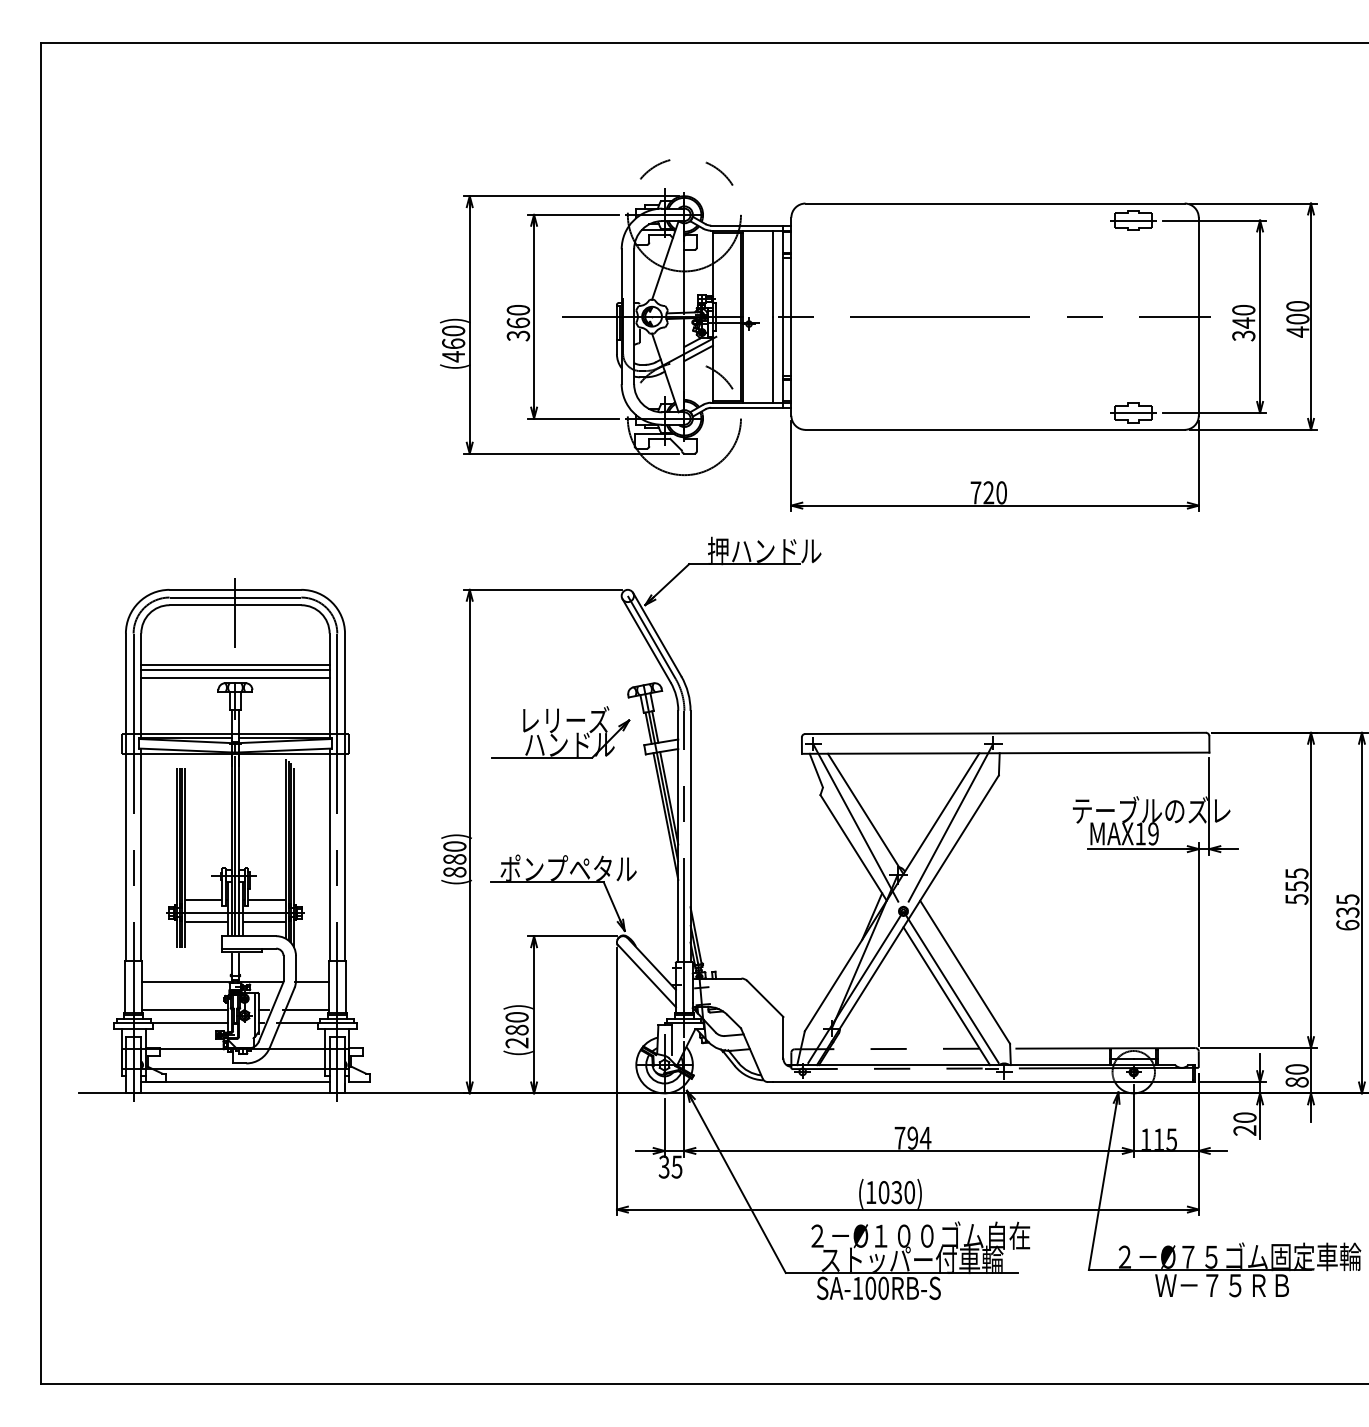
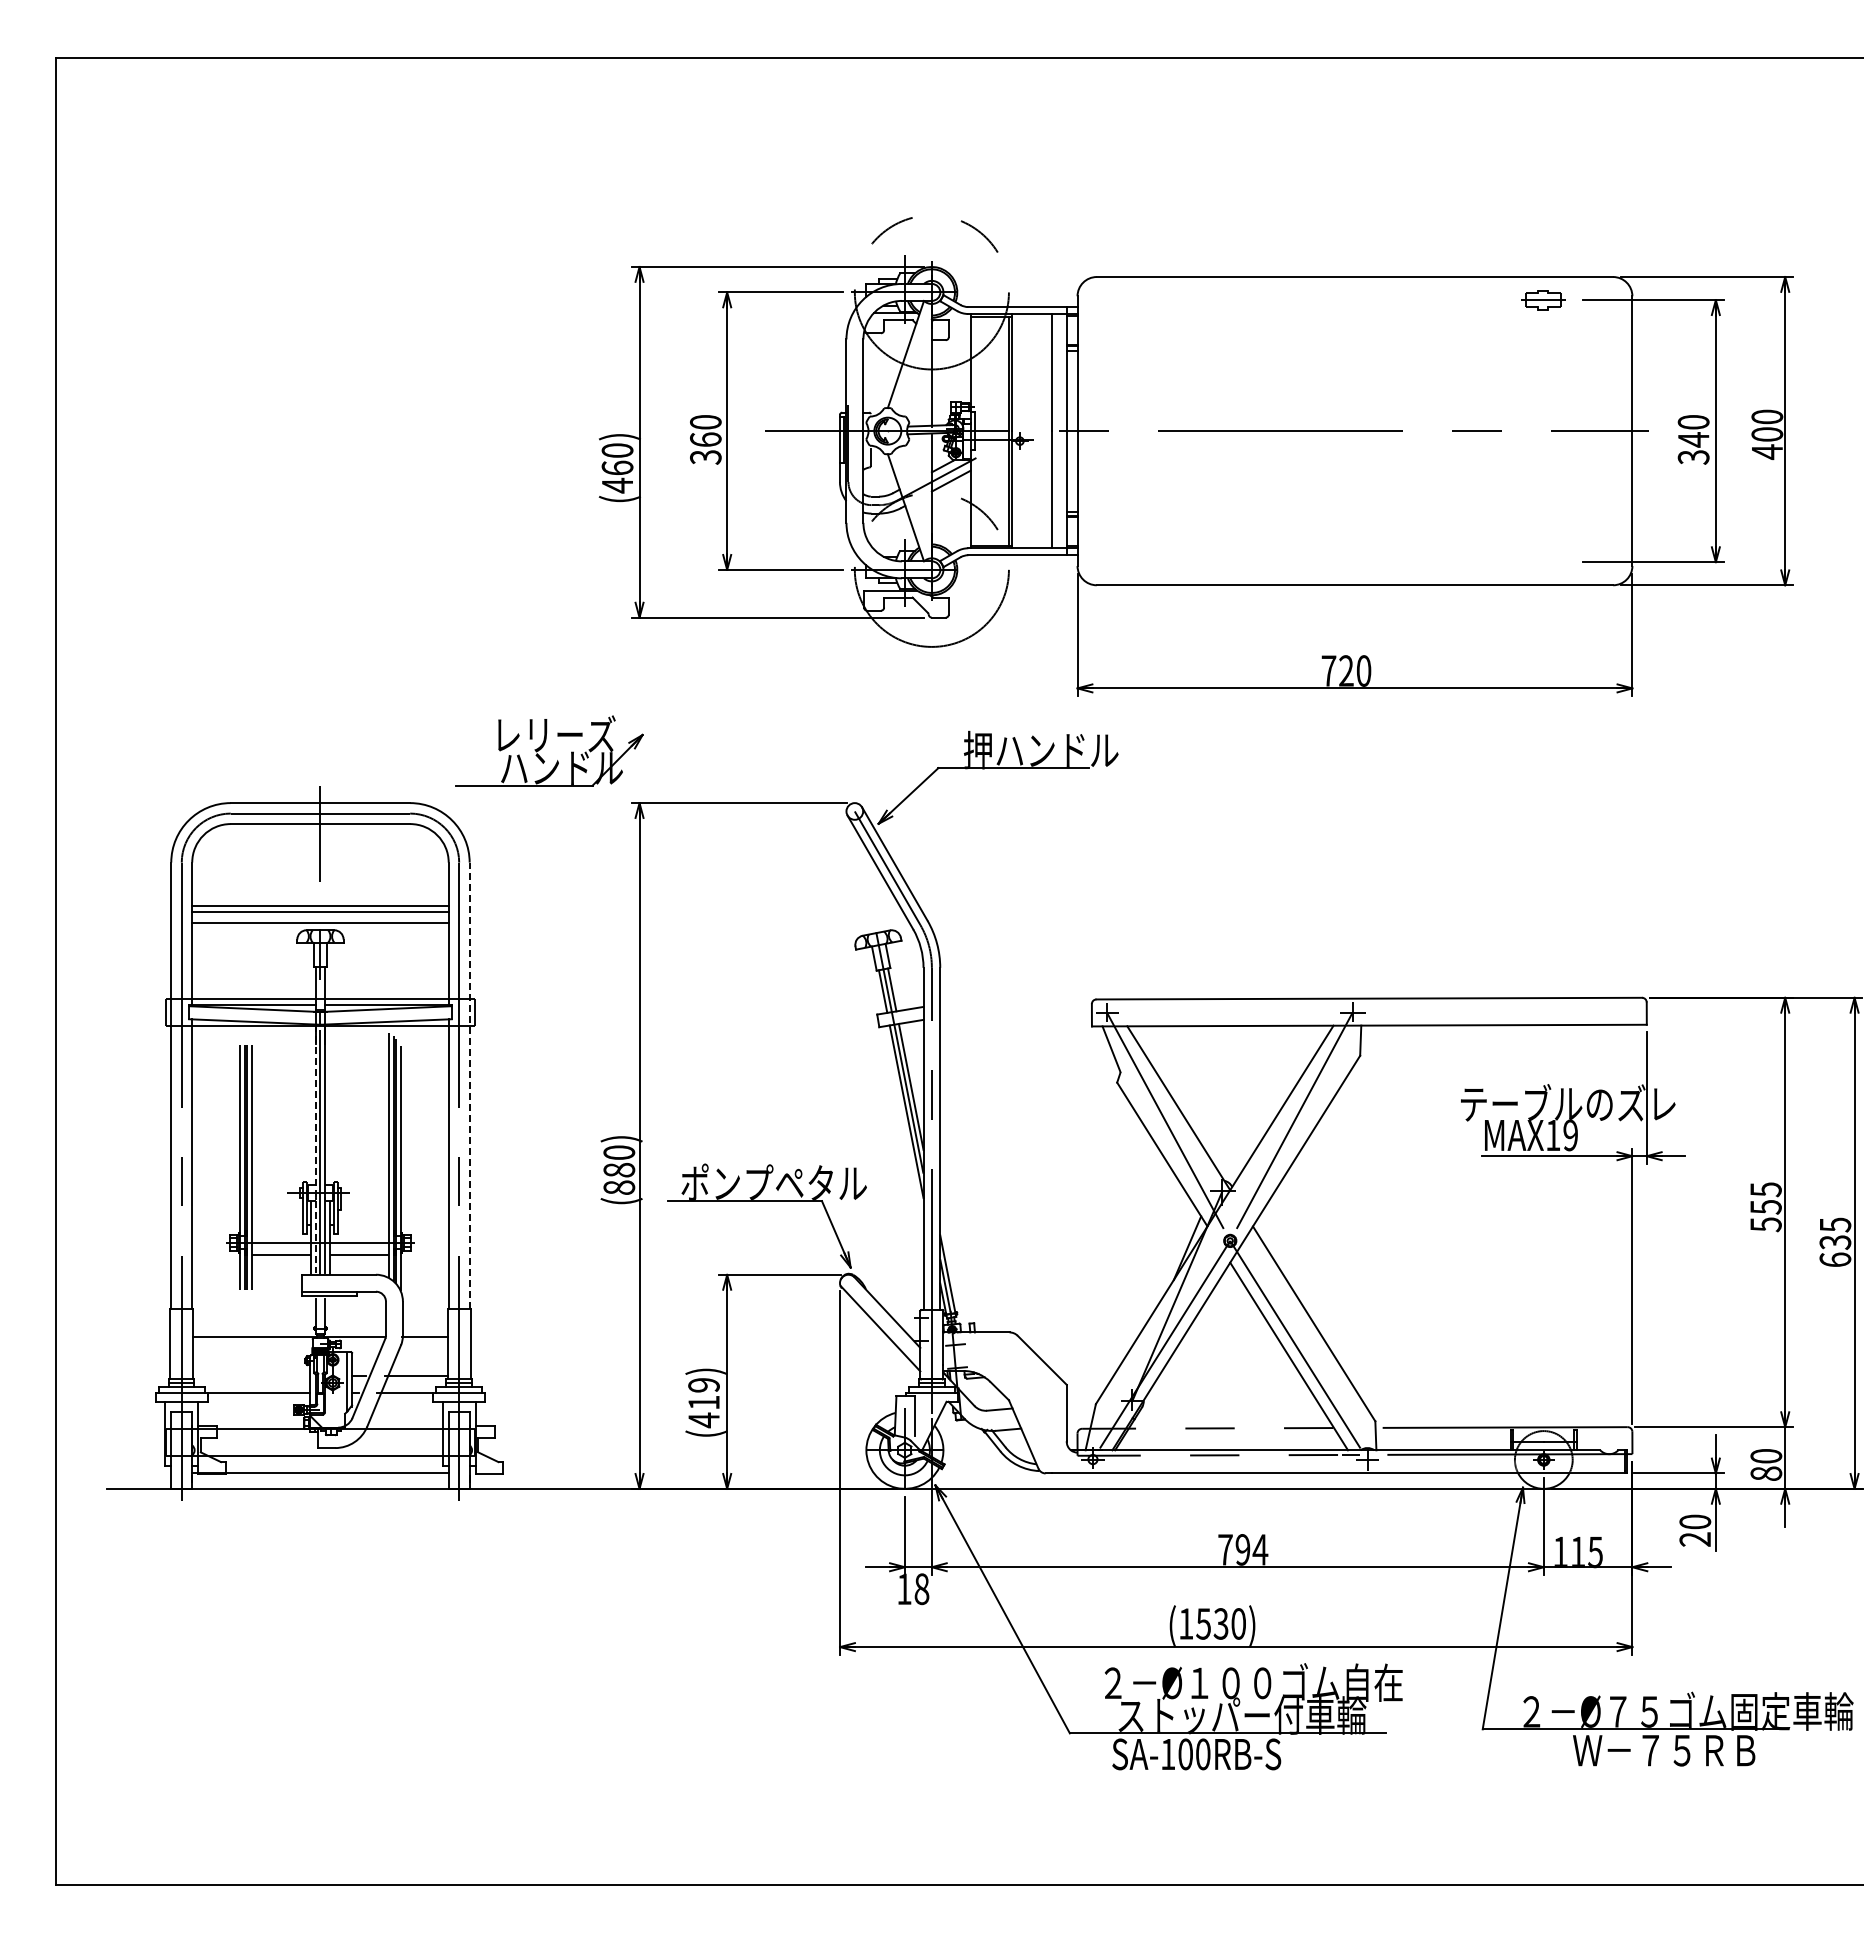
part: (1132, 220) -> (1542, 300), size x0.7
part: (1132, 413) -> (1542, 562), removed
part: (556, 729) -> (543, 747), moved
line: (344, 797) -> (469, 1085), solid -> dashed
line: (231, 844) -> (315, 1149), solid -> dashed
line: (203, 900) -> (276, 1225), removed
line: (267, 900) -> (363, 1225), removed
line: (184, 1010) -> (251, 1375), removed
text: (516, 1030) -> (703, 1403), (280) -> (419)
text: (670, 1167) -> (913, 1589), 35 -> 18
text: (883, 1192) -> (1203, 1623), (1030) -> (1530)

